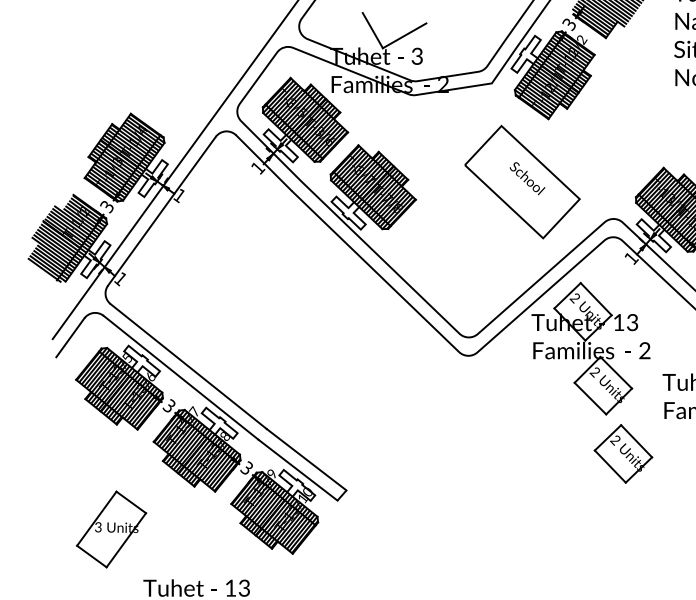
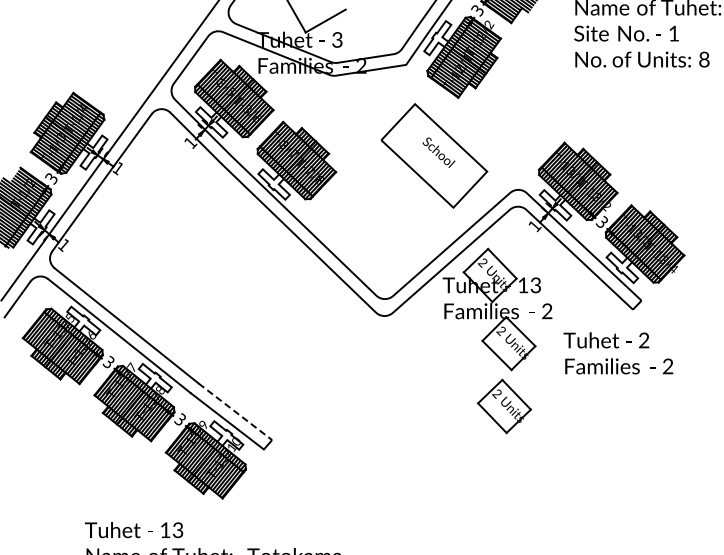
part: (623, 453) -> (504, 406), moved
line: (306, 460) -> (235, 412), solid -> dashed
part: (111, 529) -> (55, 476), removed

